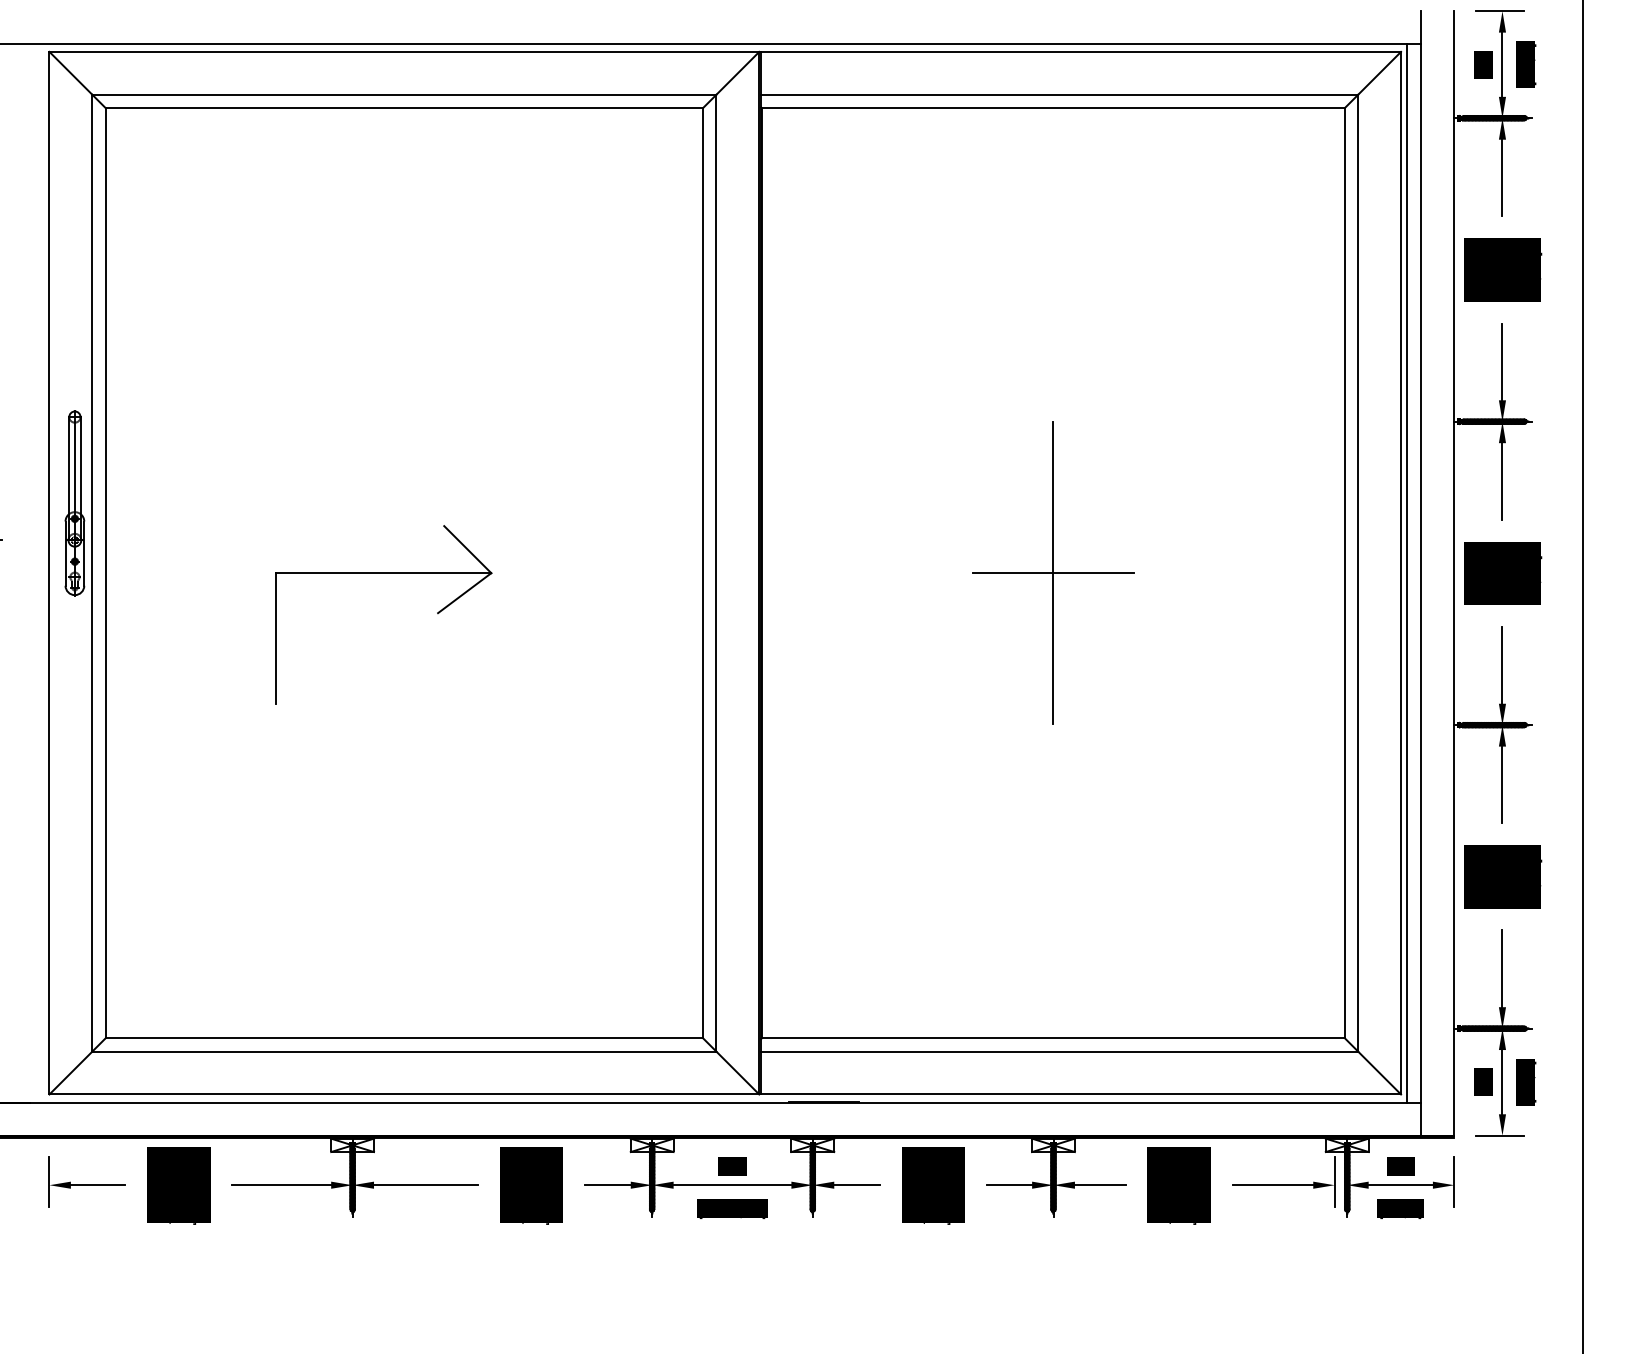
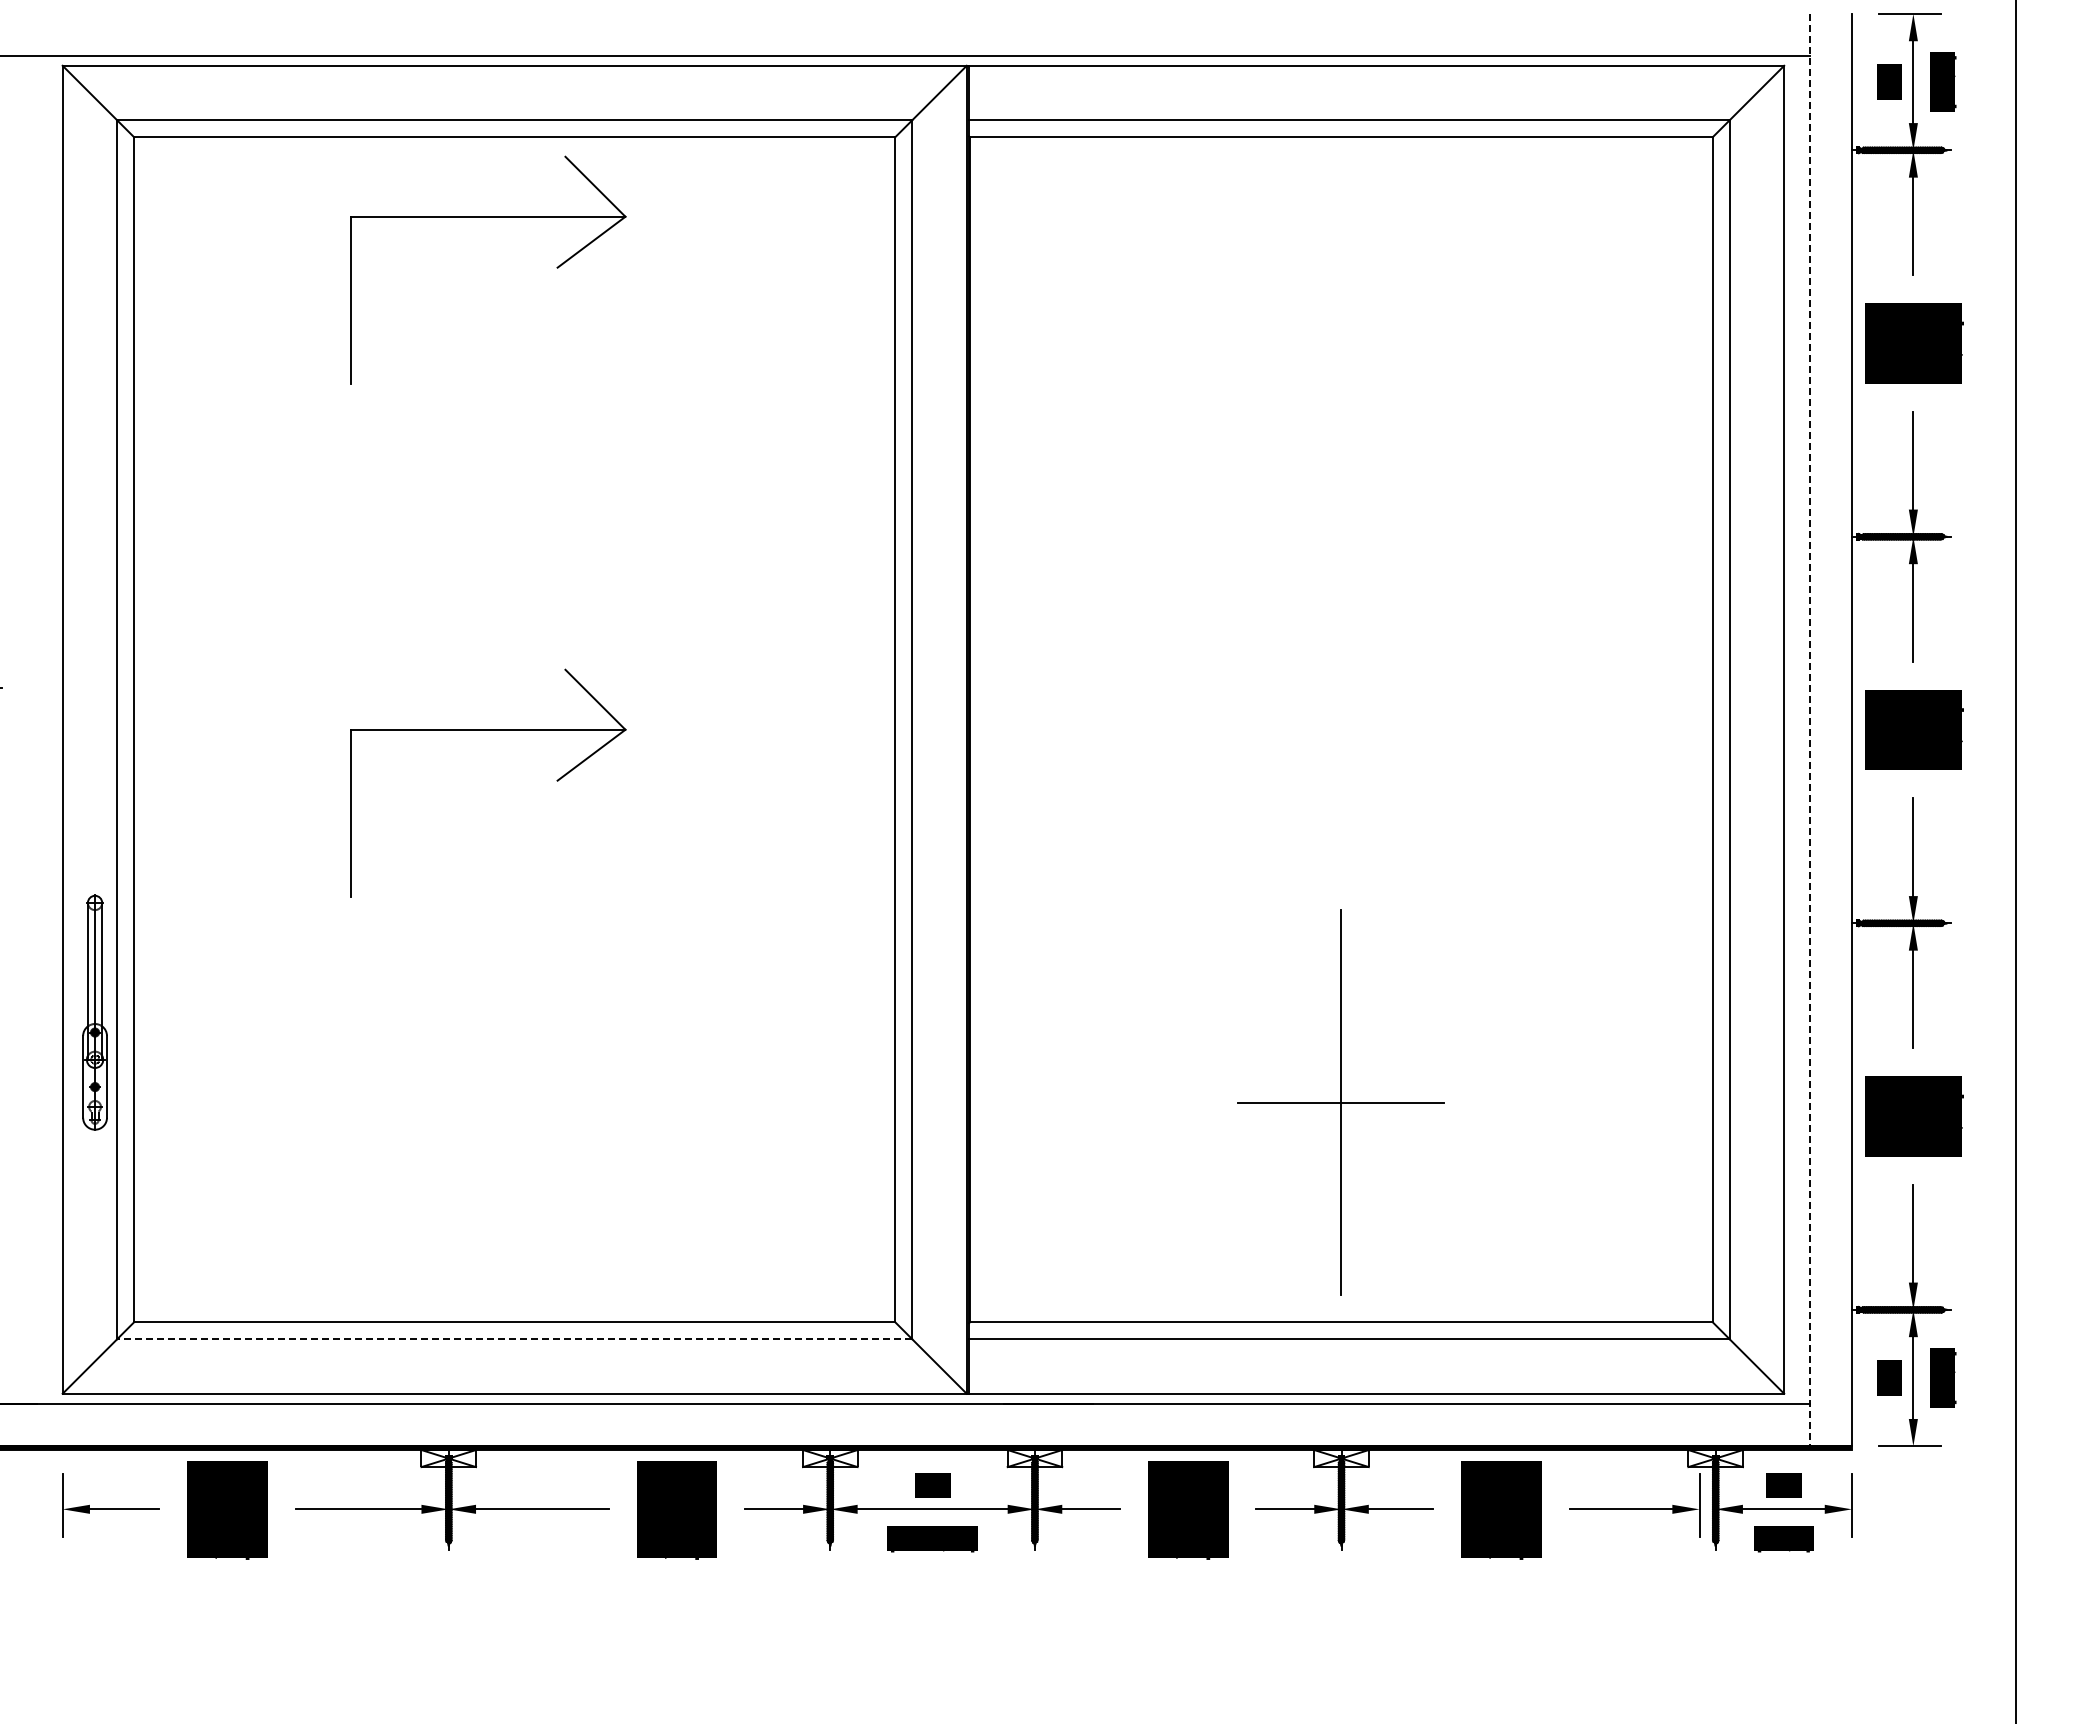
part: (383, 171) -> (488, 217), added
part: (74, 503) -> (94, 1012), moved
part: (1052, 572) -> (1340, 1102), moved
line: (1407, 572) -> (1792, 729), removed
line: (1420, 573) -> (1809, 730), solid -> dashed
line: (404, 1051) -> (514, 1339), solid -> dashed

